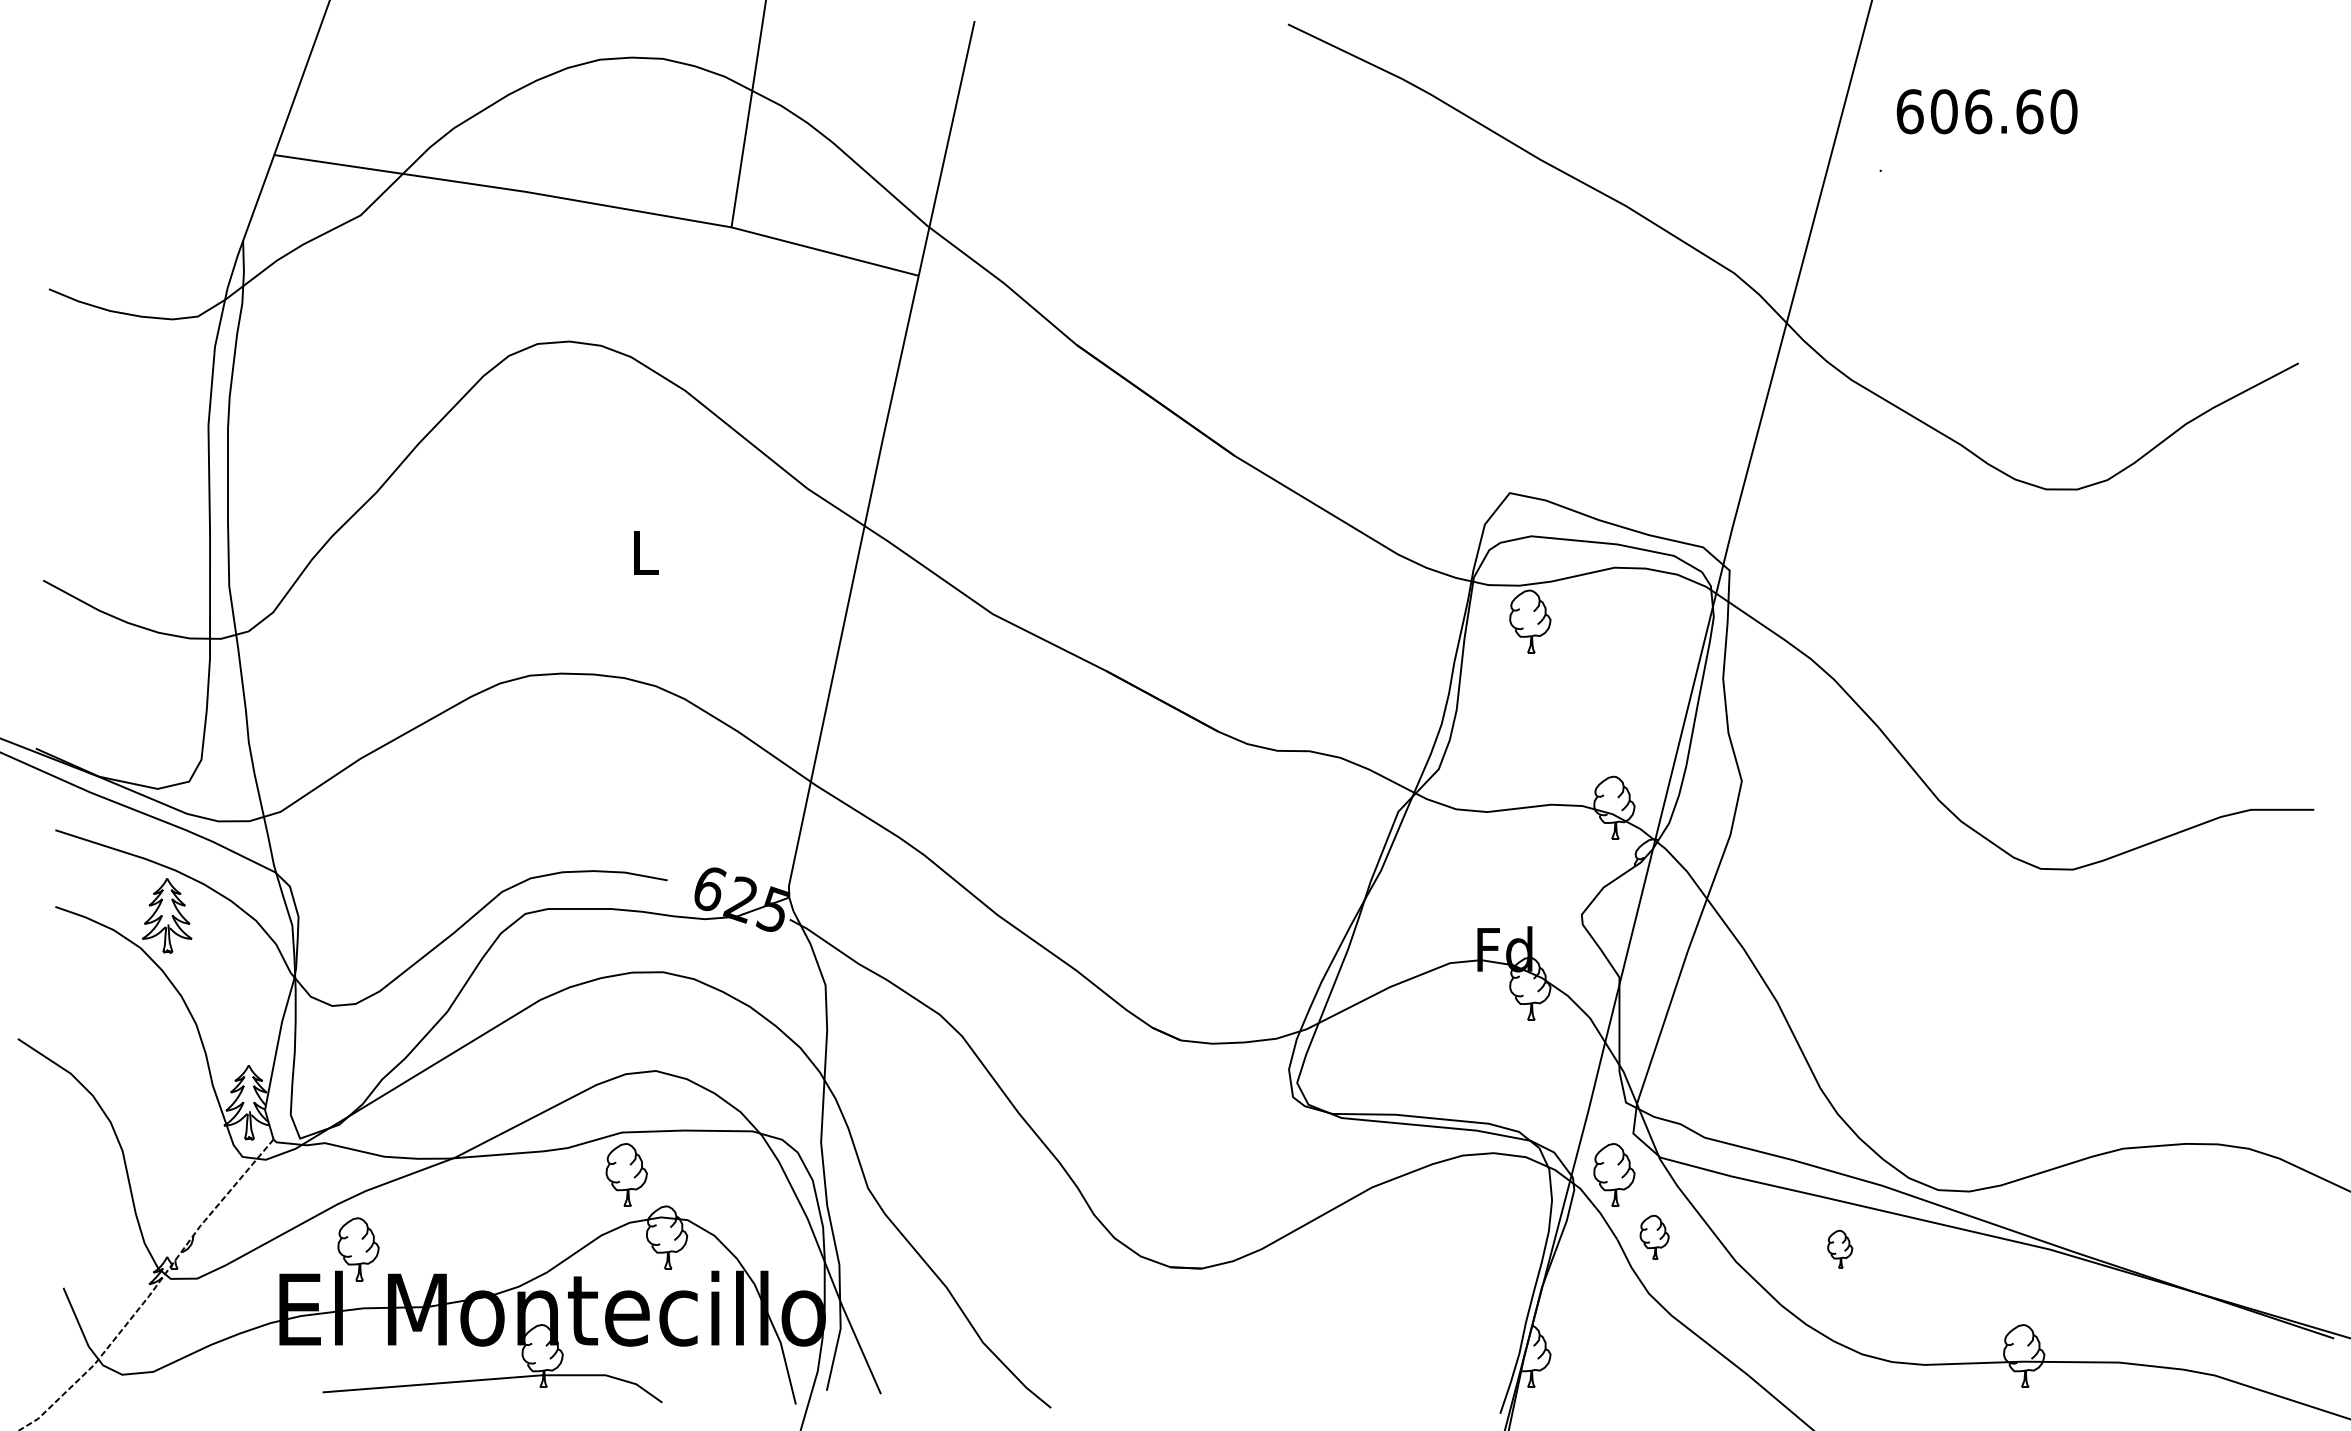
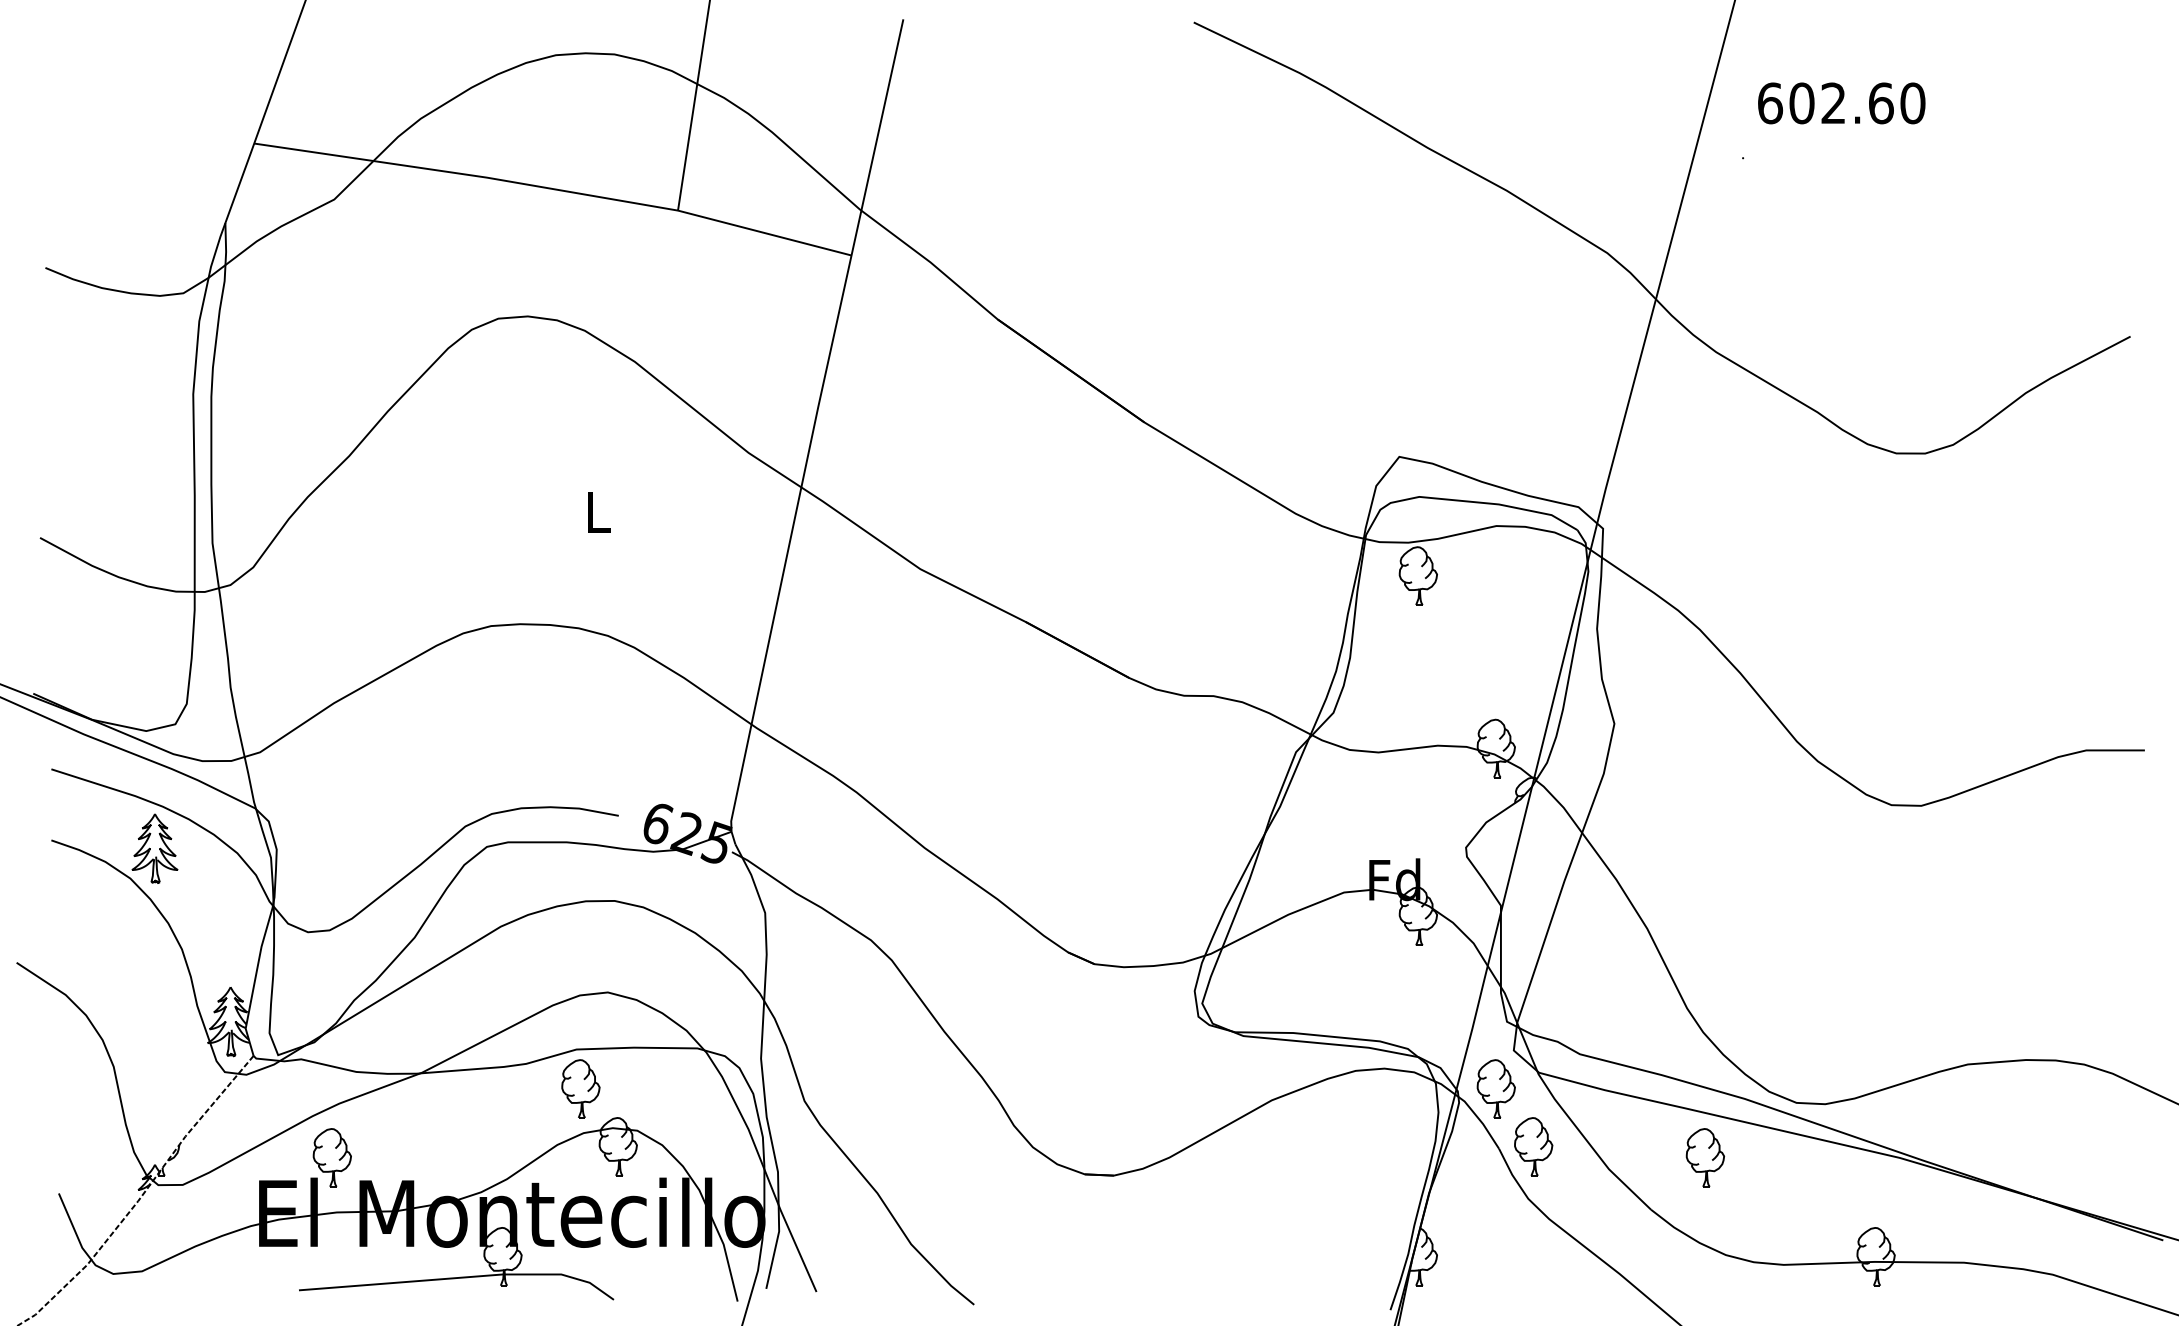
text: (1978, 111) -> (1833, 103), 606.60 -> 602.60
part: (1654, 1237) -> (1533, 1146), size x1.43
part: (1840, 1249) -> (1705, 1157), size x1.67

